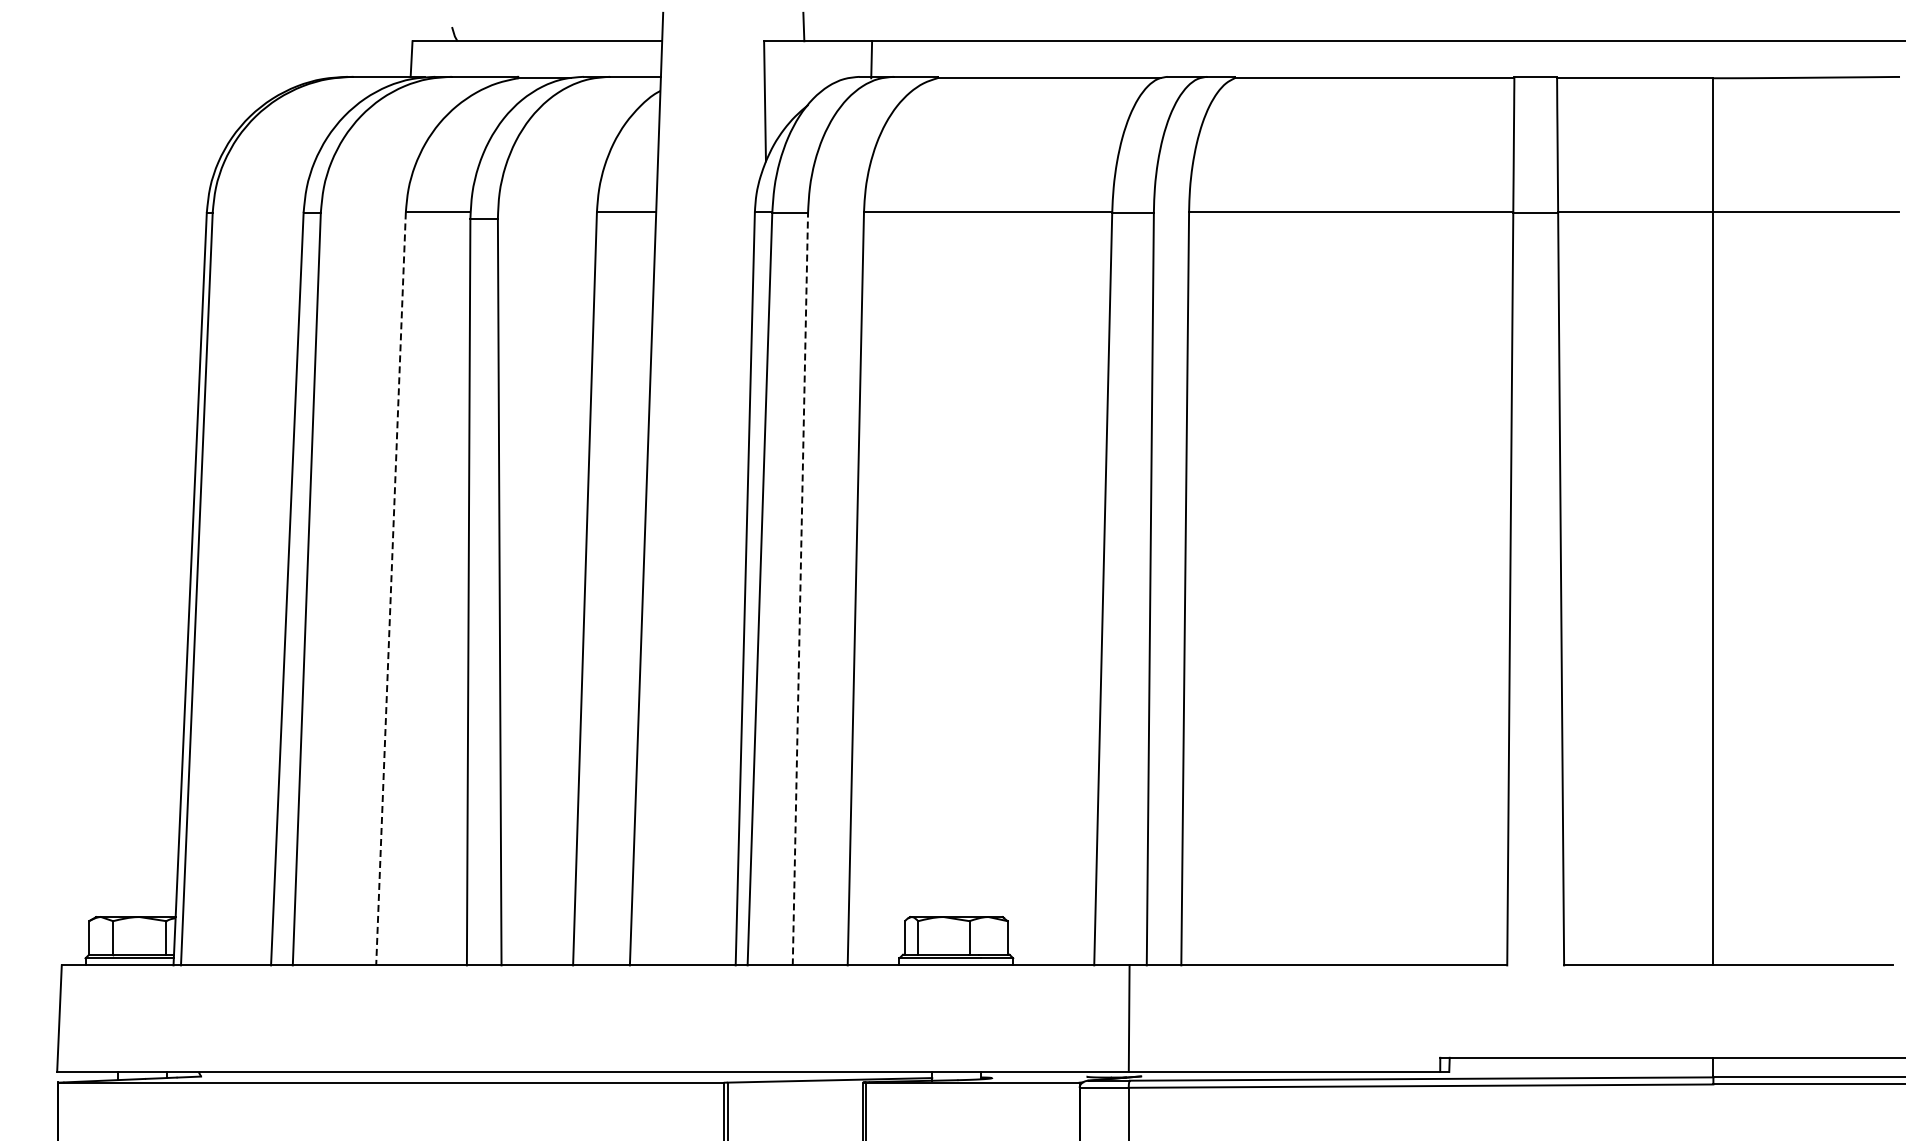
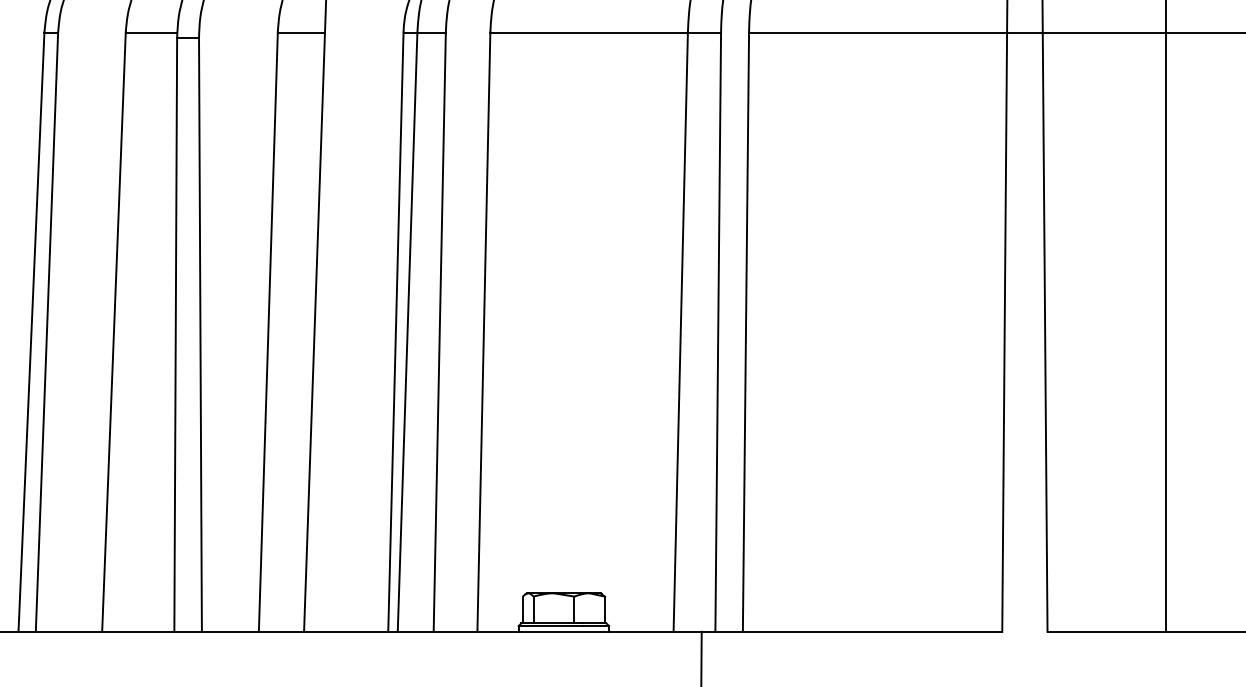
line: (391, 588) -> (114, 331), dashed -> solid
line: (800, 588) -> (439, 331), dashed -> solid

